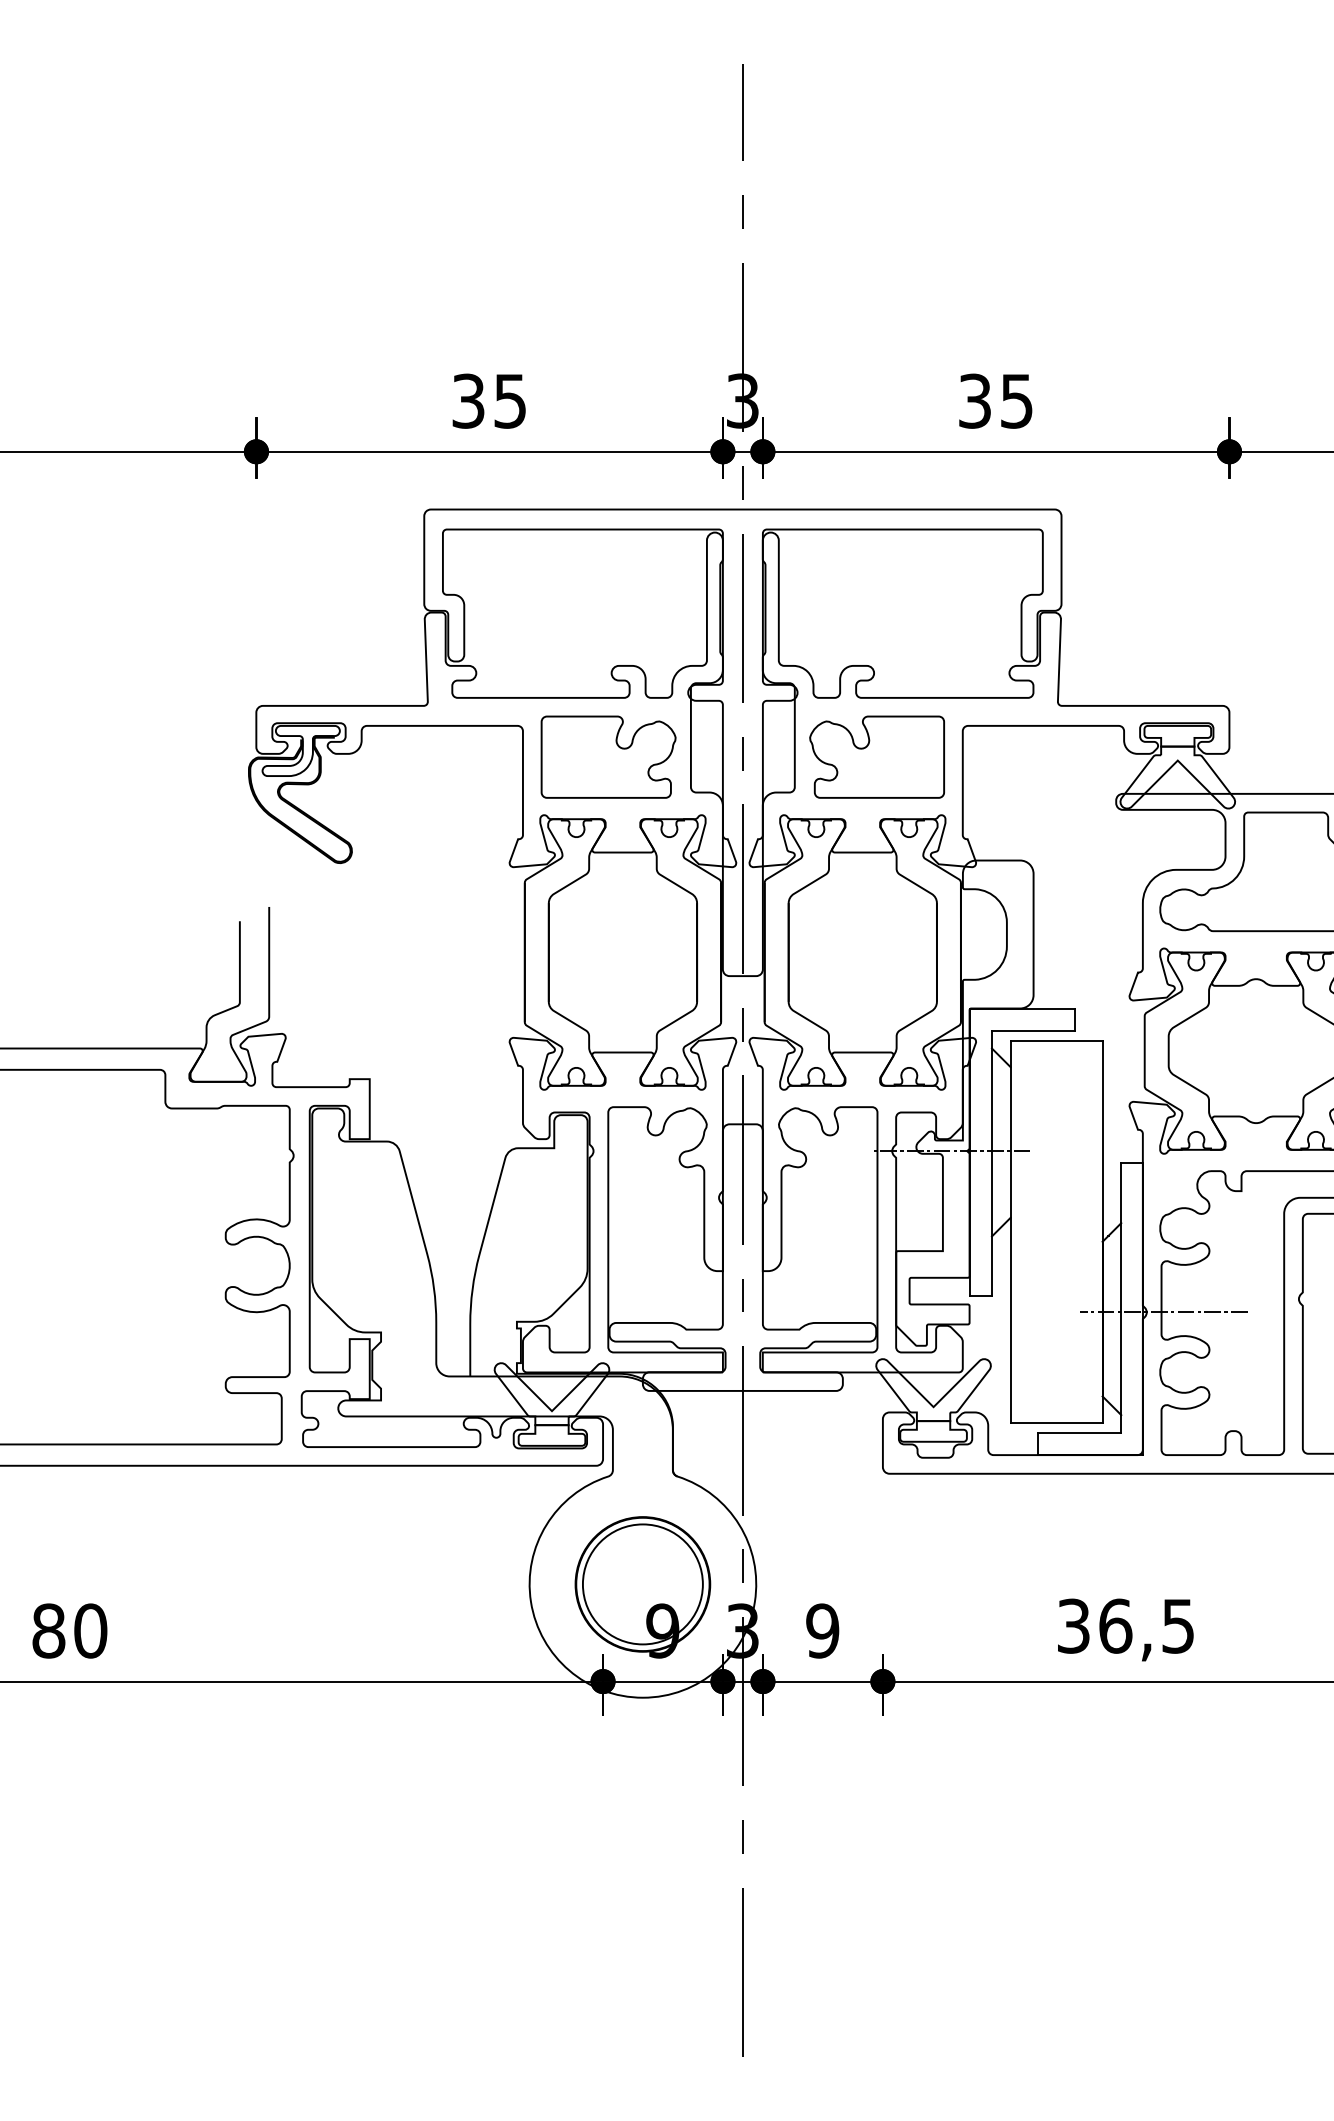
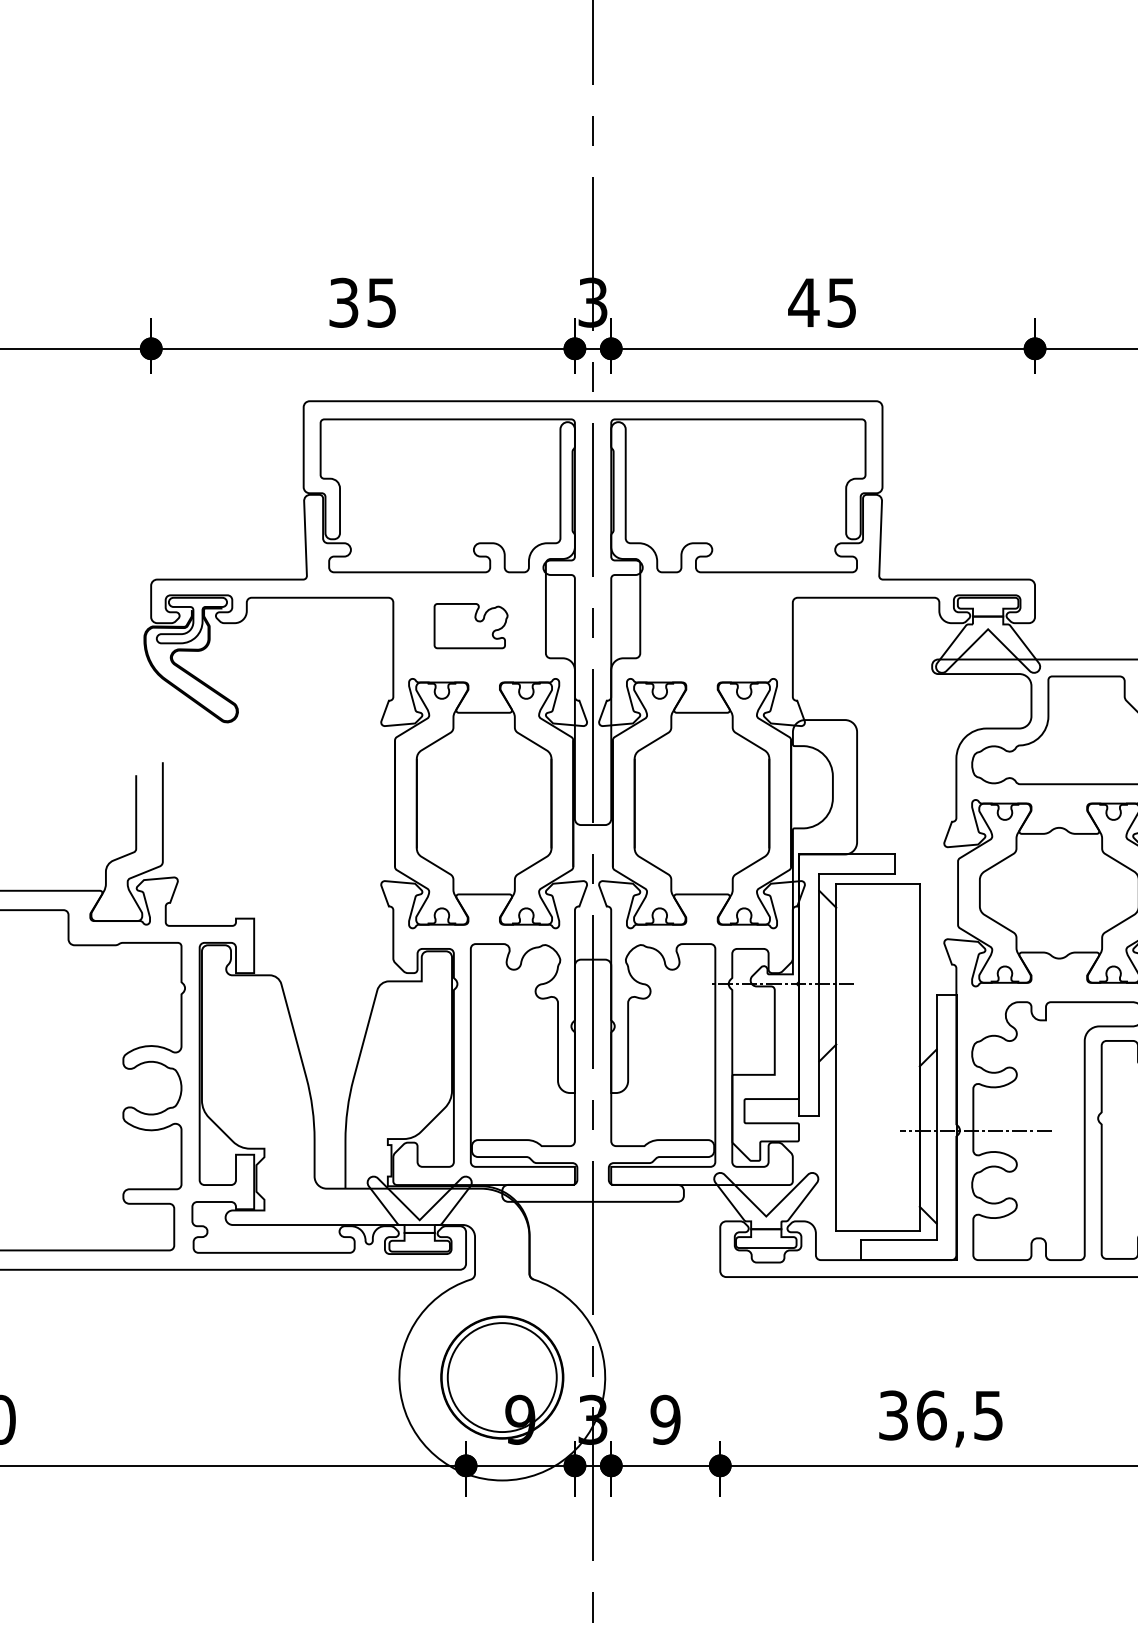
text: (974, 400) -> (803, 302), 35 -> 45
part: (608, 756) -> (471, 625), size x0.6
part: (876, 756) -> (714, 625), removed

